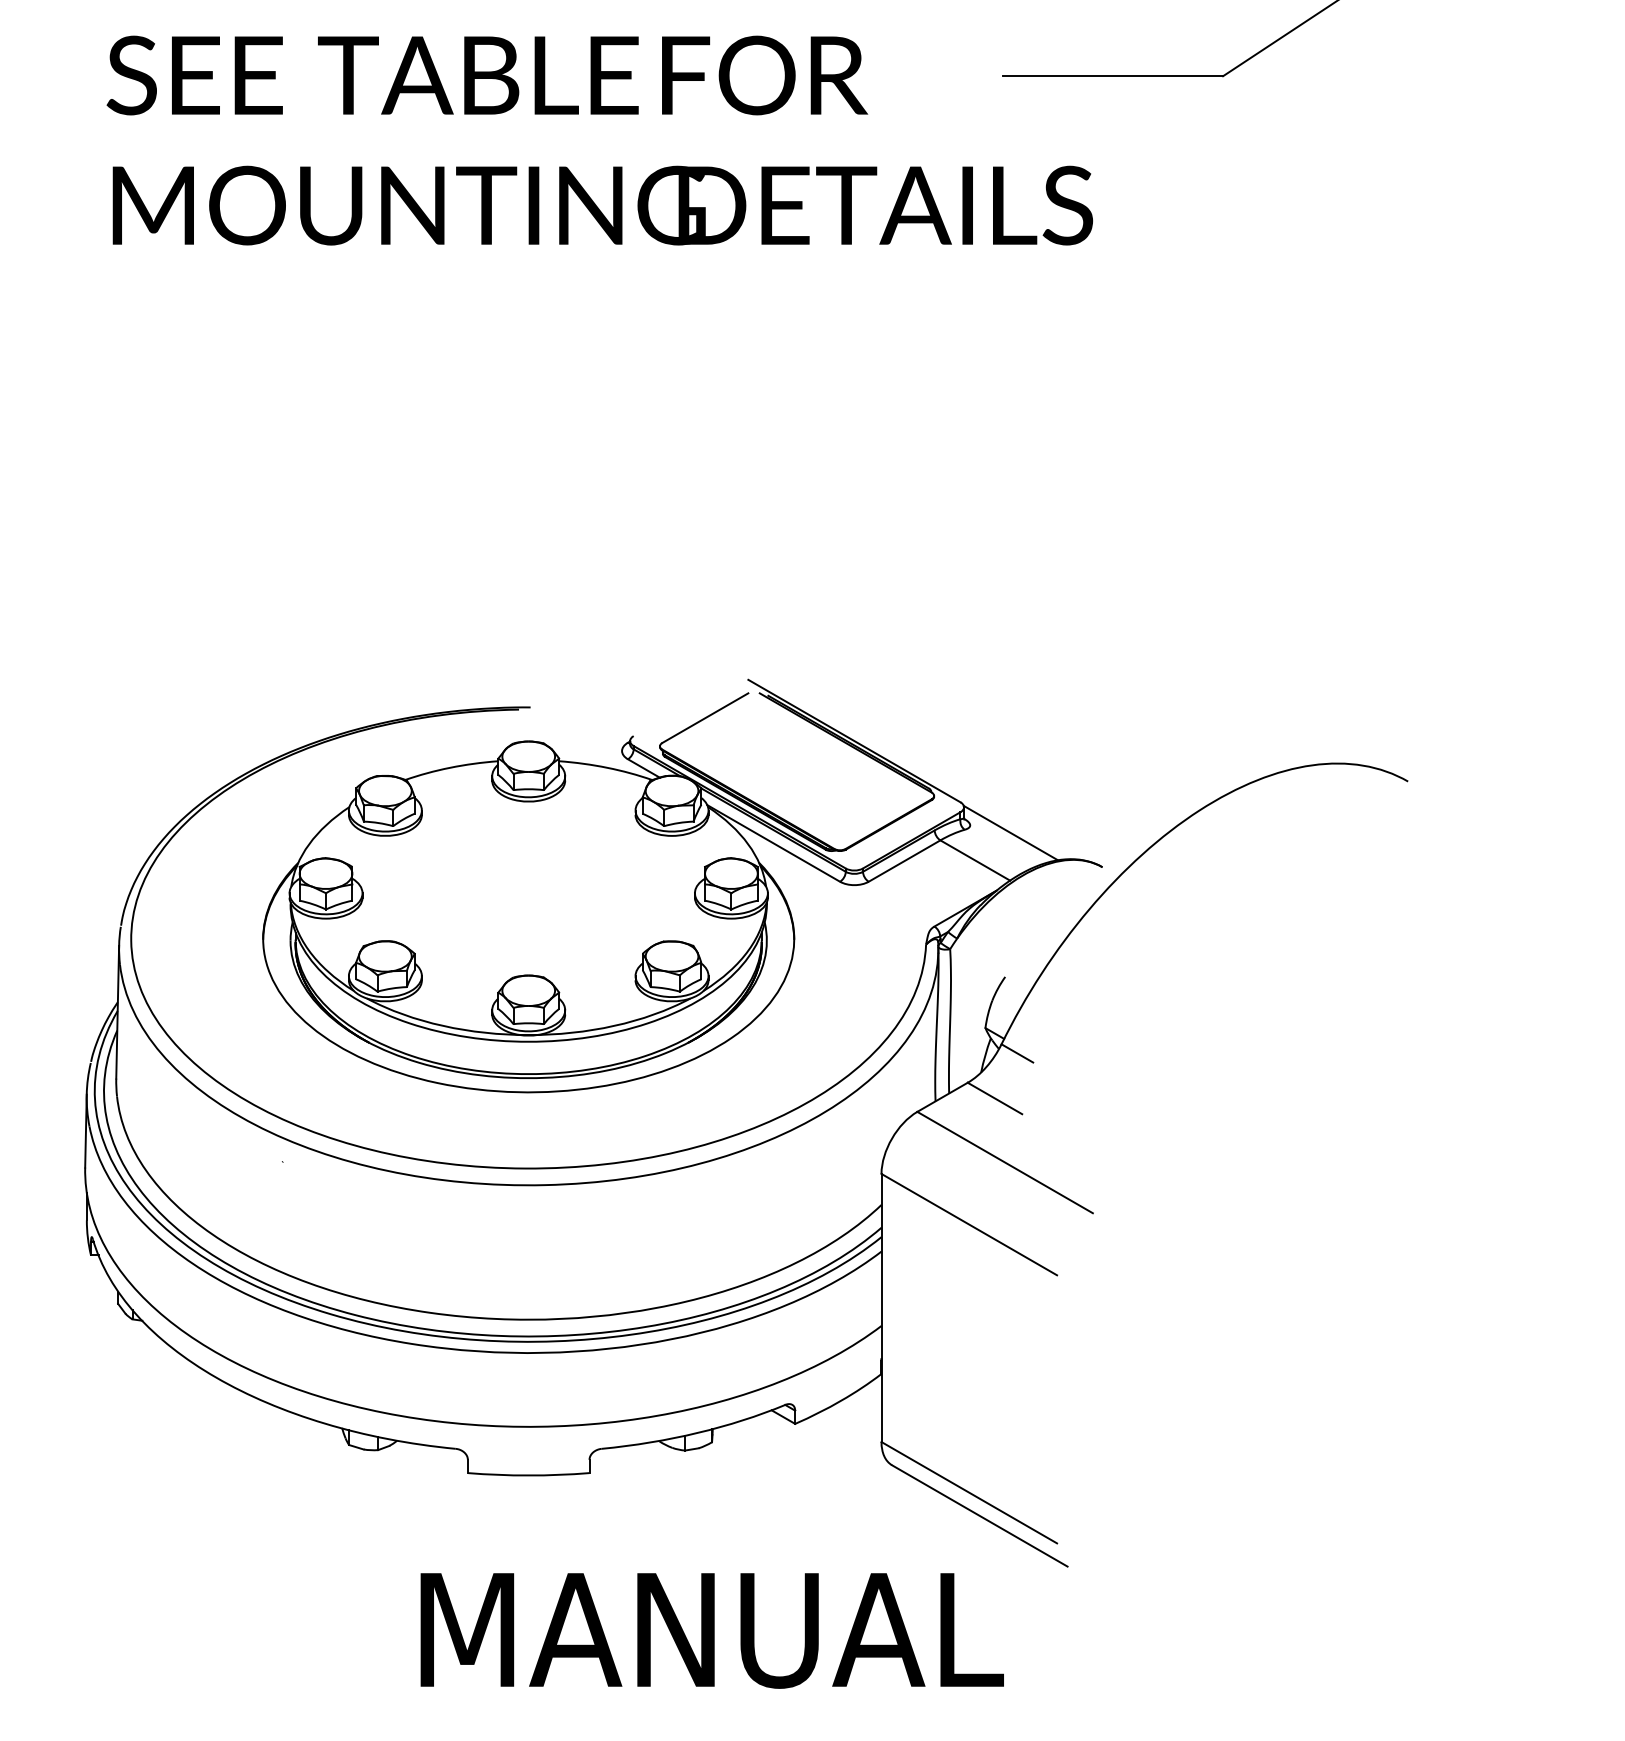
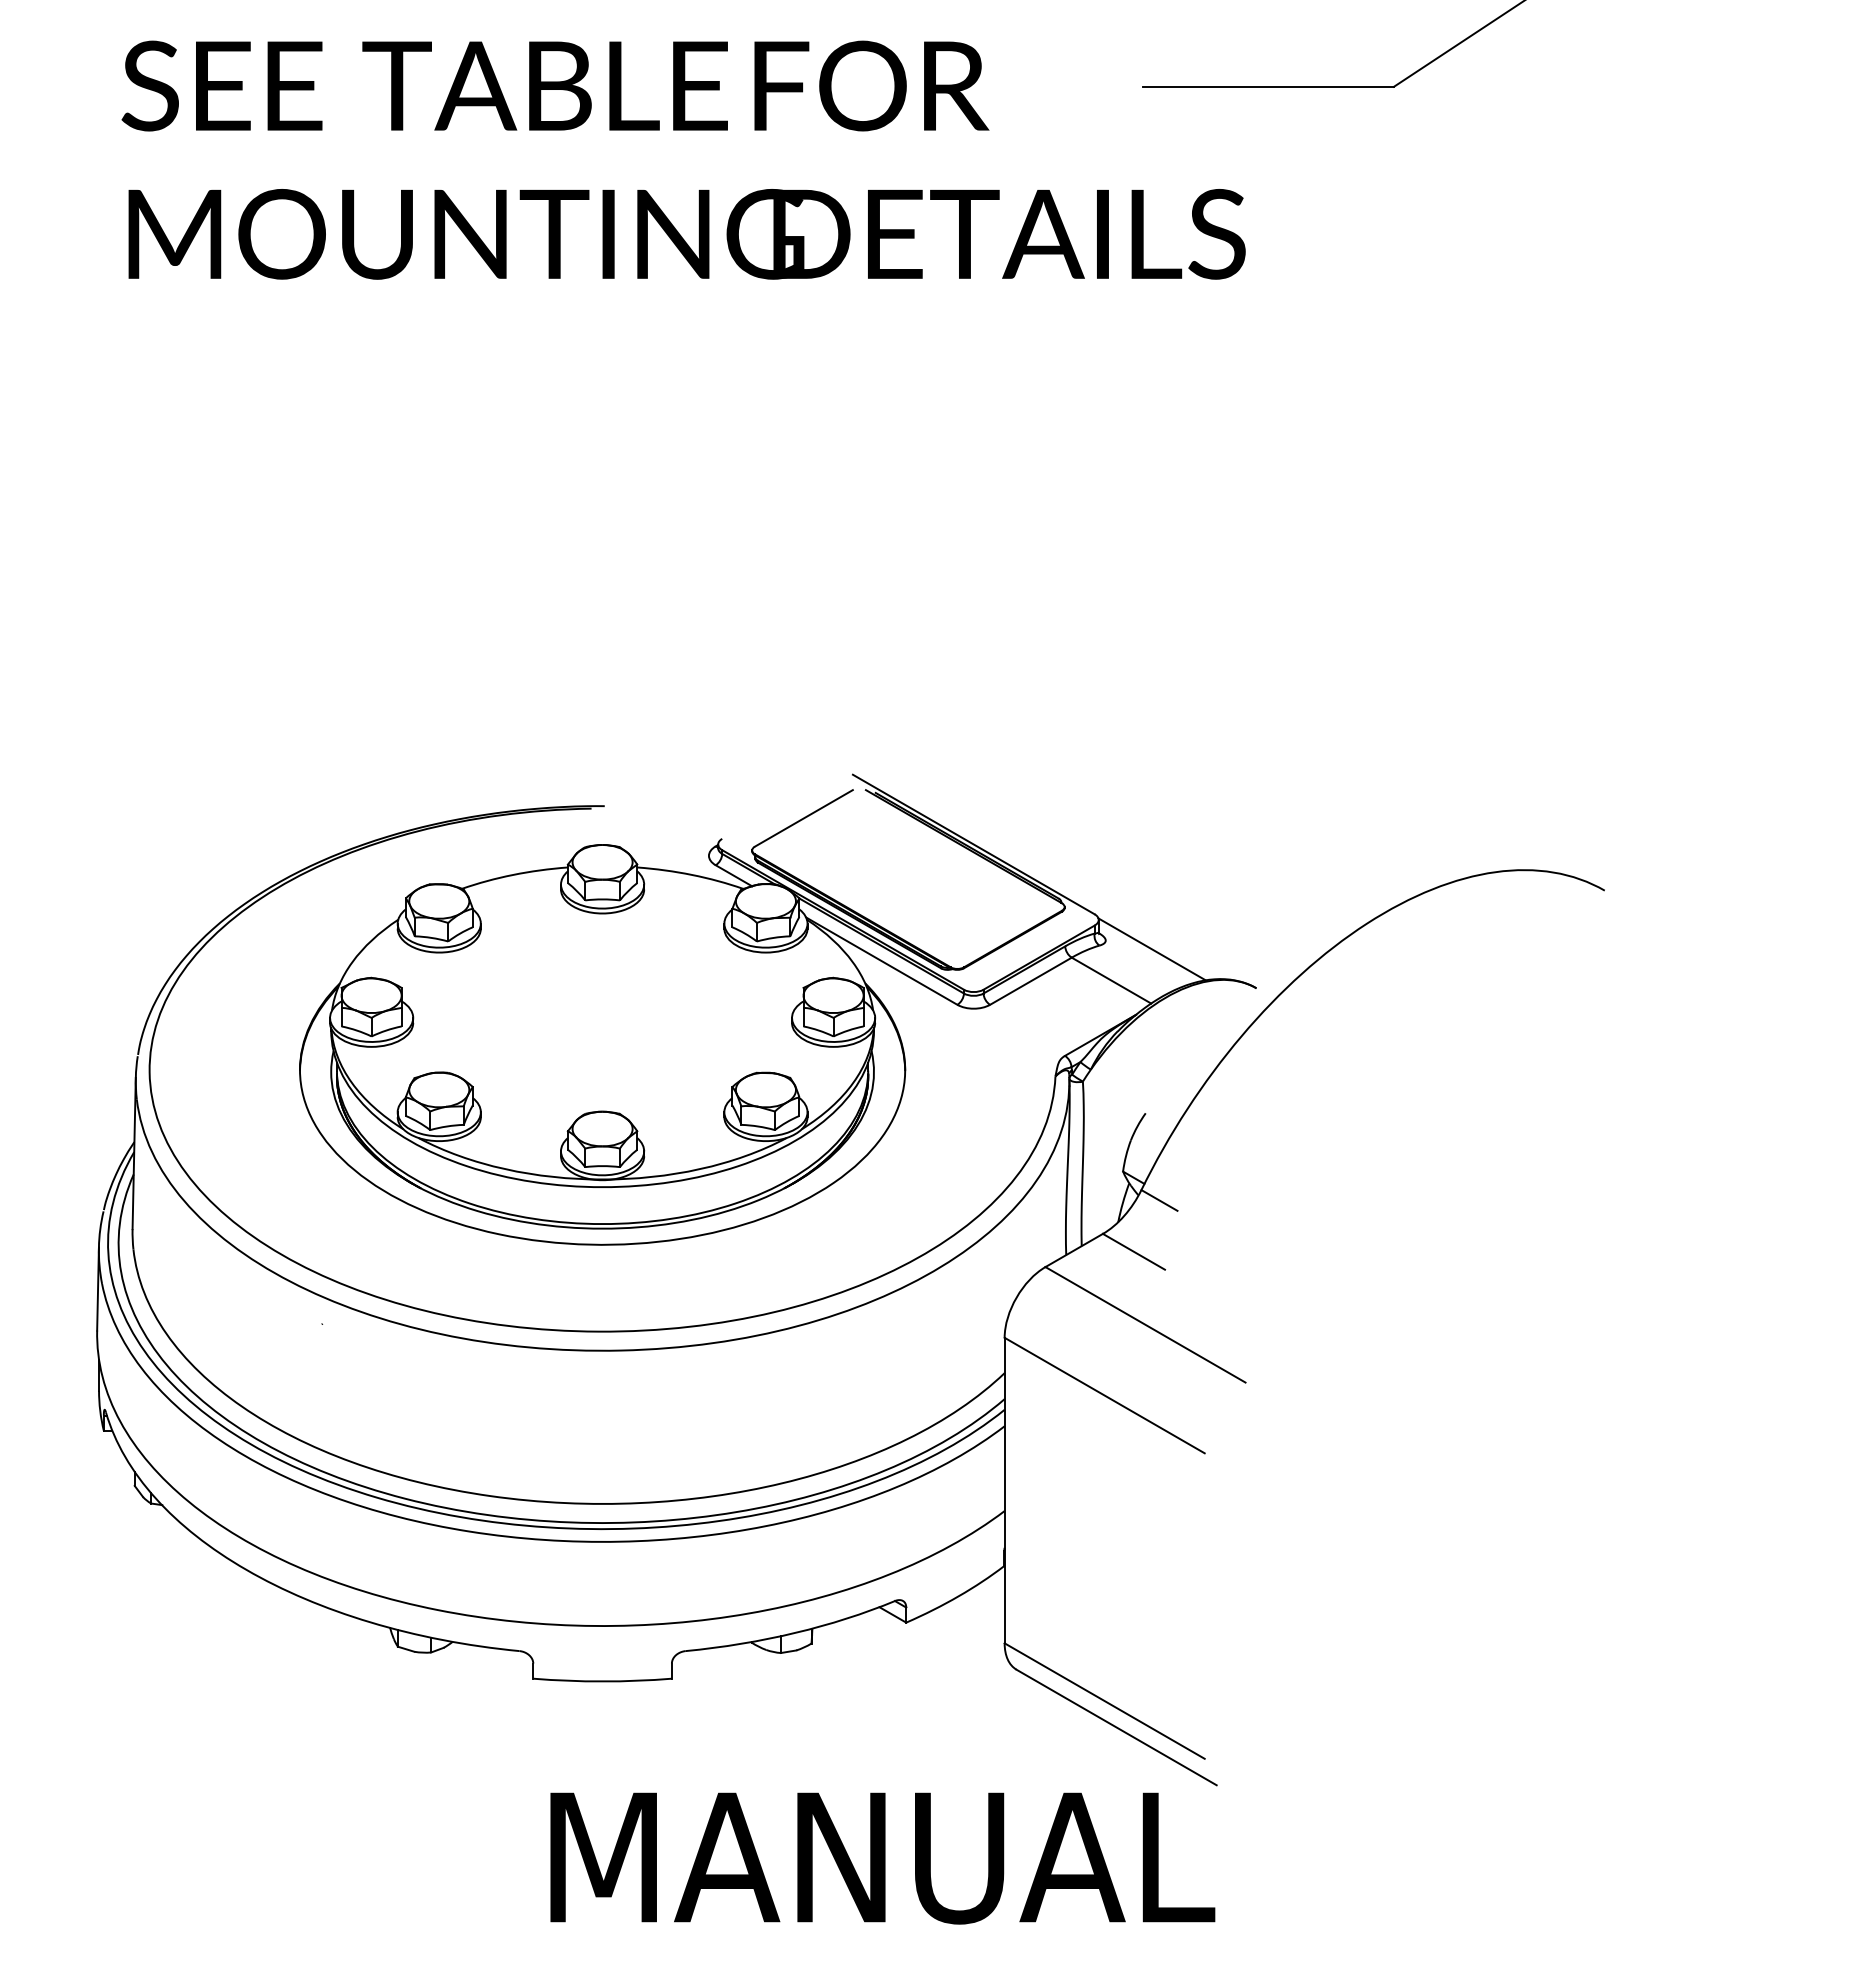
text: (712, 1630) -> (882, 1858), moved

